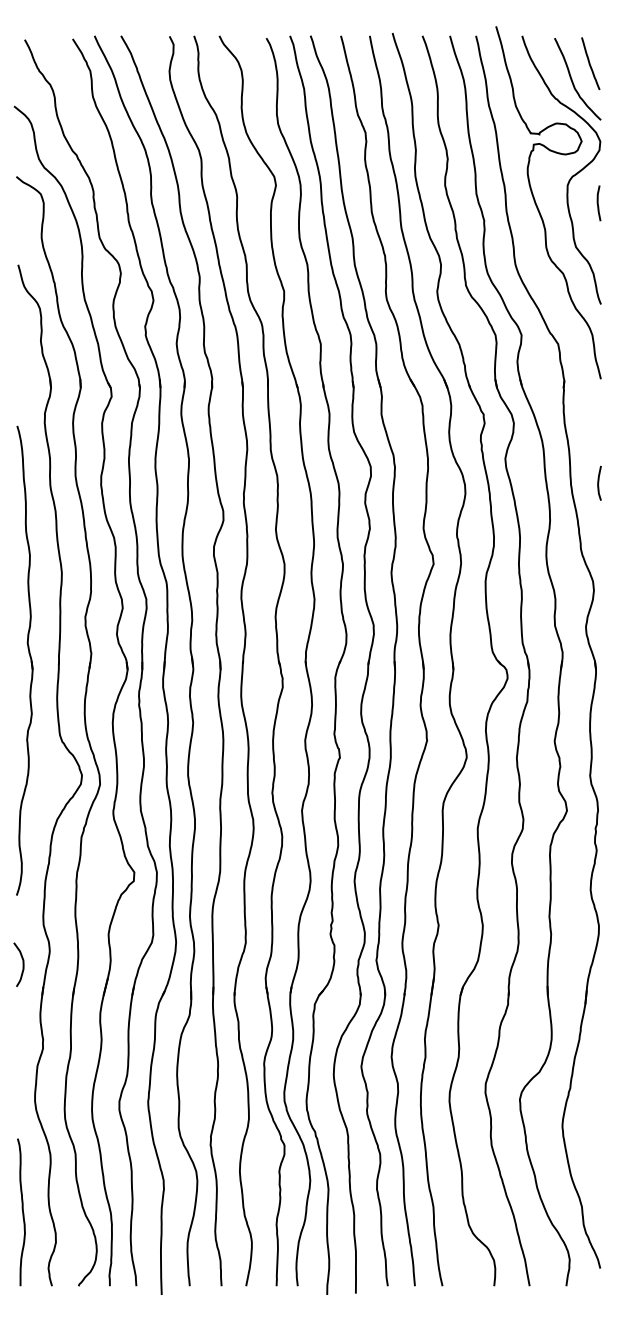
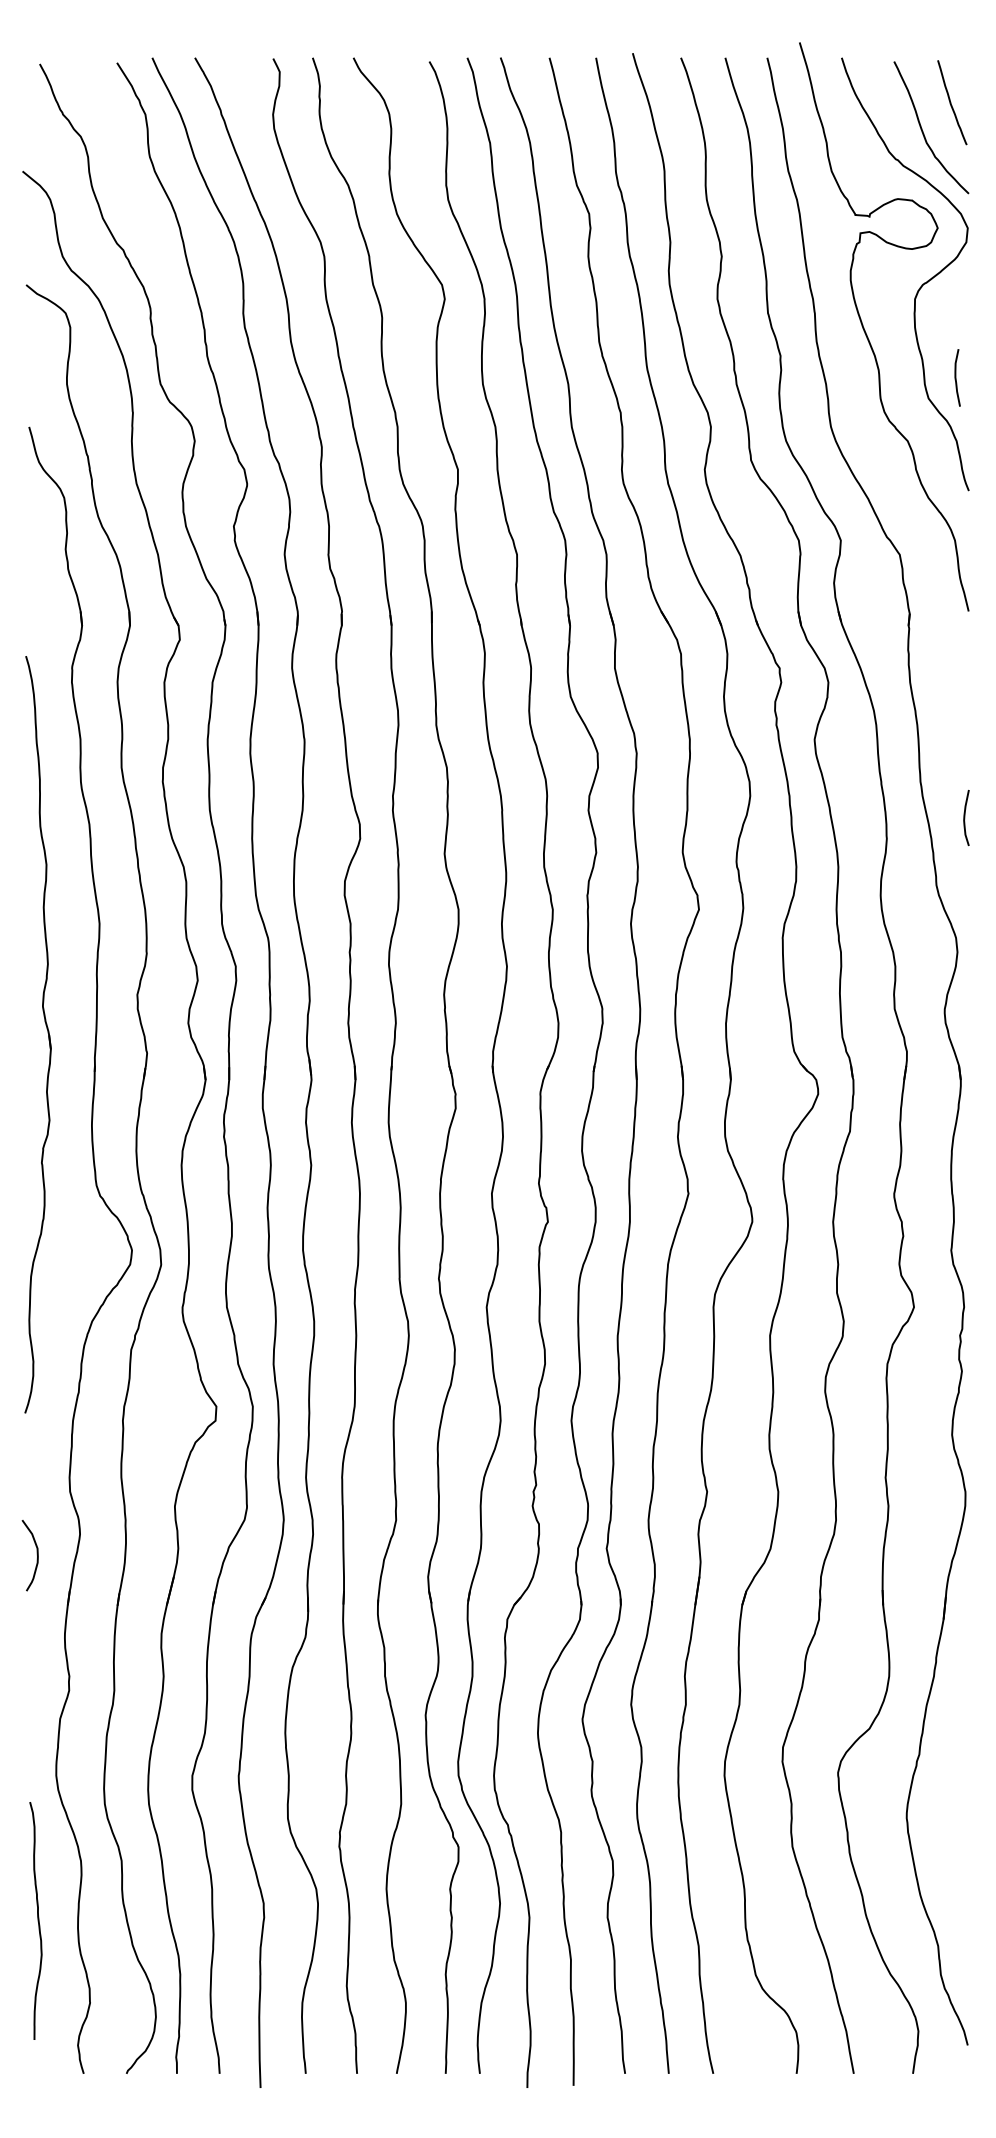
curve: (598, 203) -> (956, 378), moved
curve: (599, 482) -> (966, 816), moved
part: (24, 660) -> (37, 1034), moved
curve: (22, 1212) -> (37, 1921), moved

